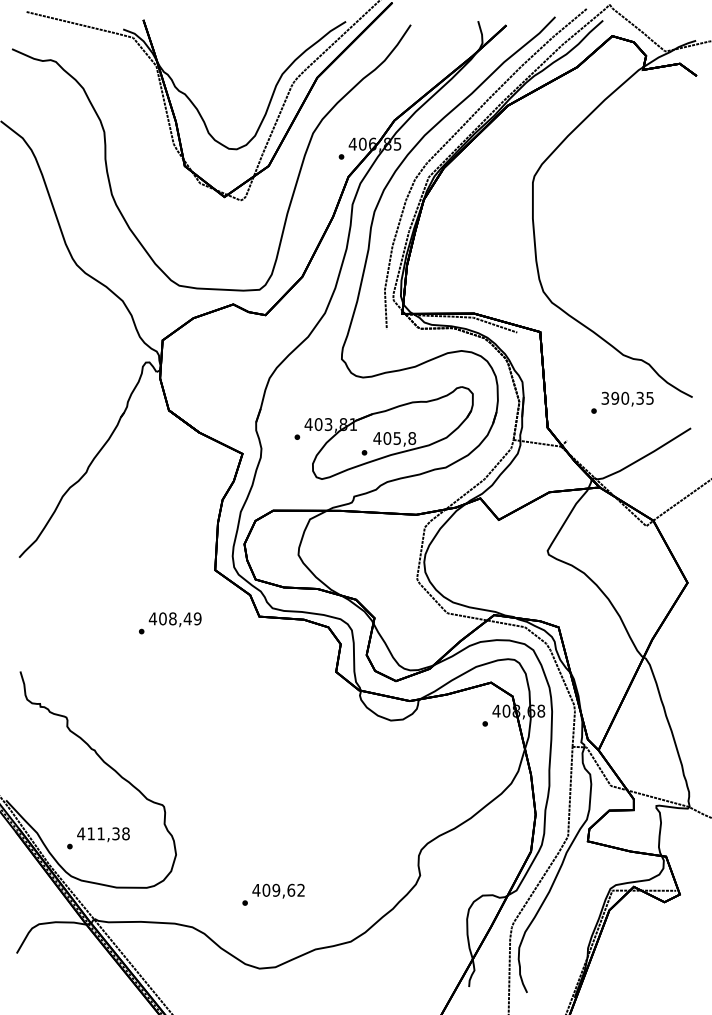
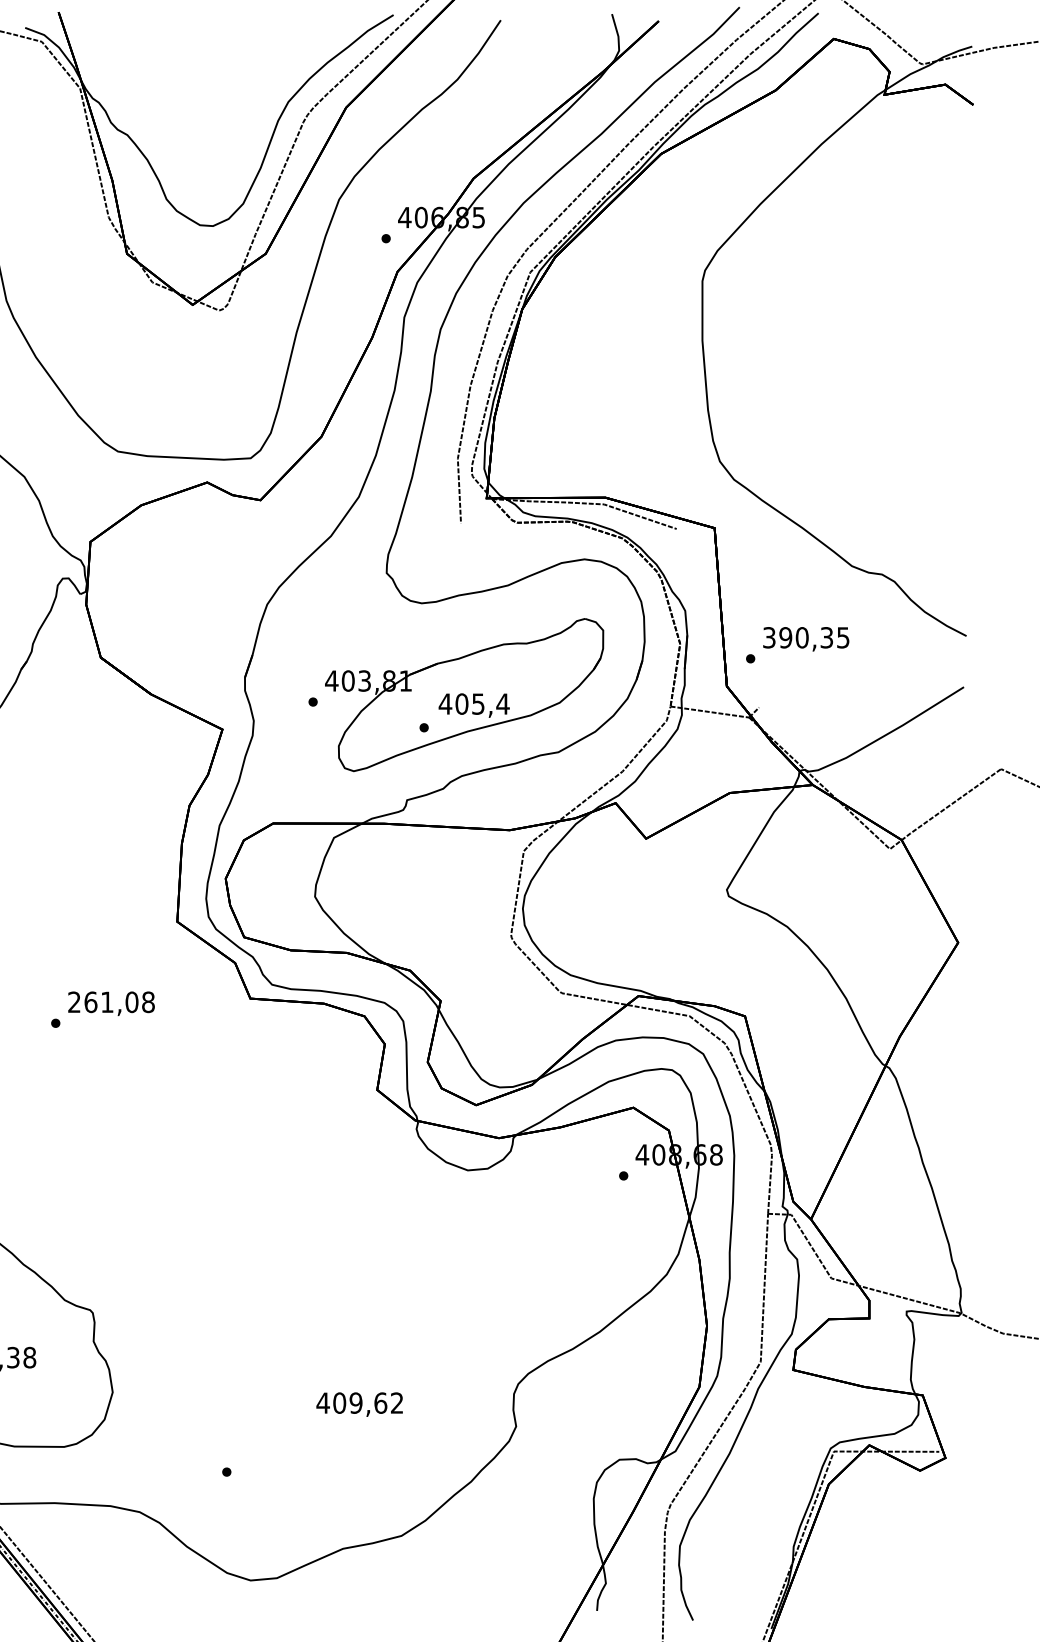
text: (622, 402) -> (797, 644), moved
text: (412, 438) -> (503, 704), 405,8 -> 405,4
text: (174, 618) -> (110, 1001), 408,49 -> 261,08
text: (278, 890) -> (359, 1403), moved

